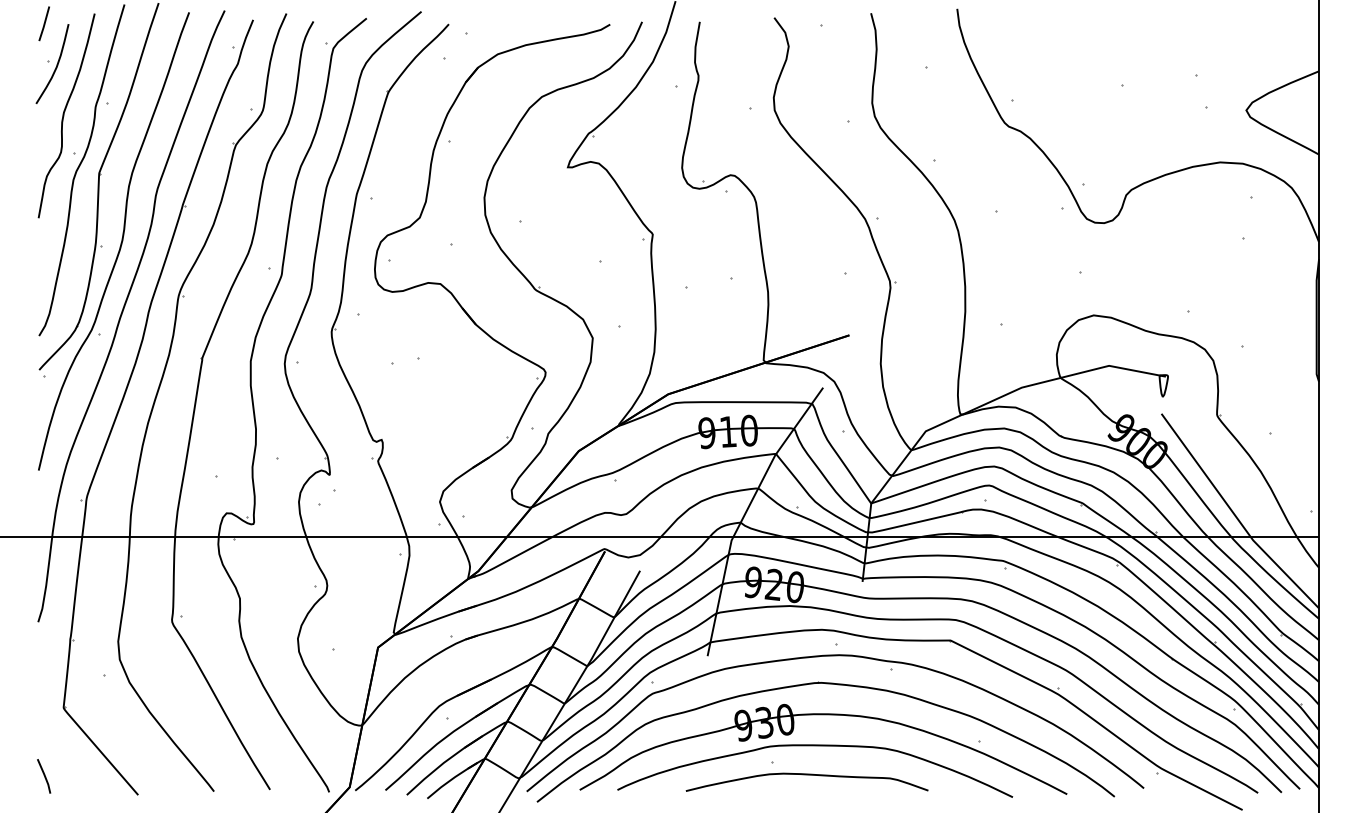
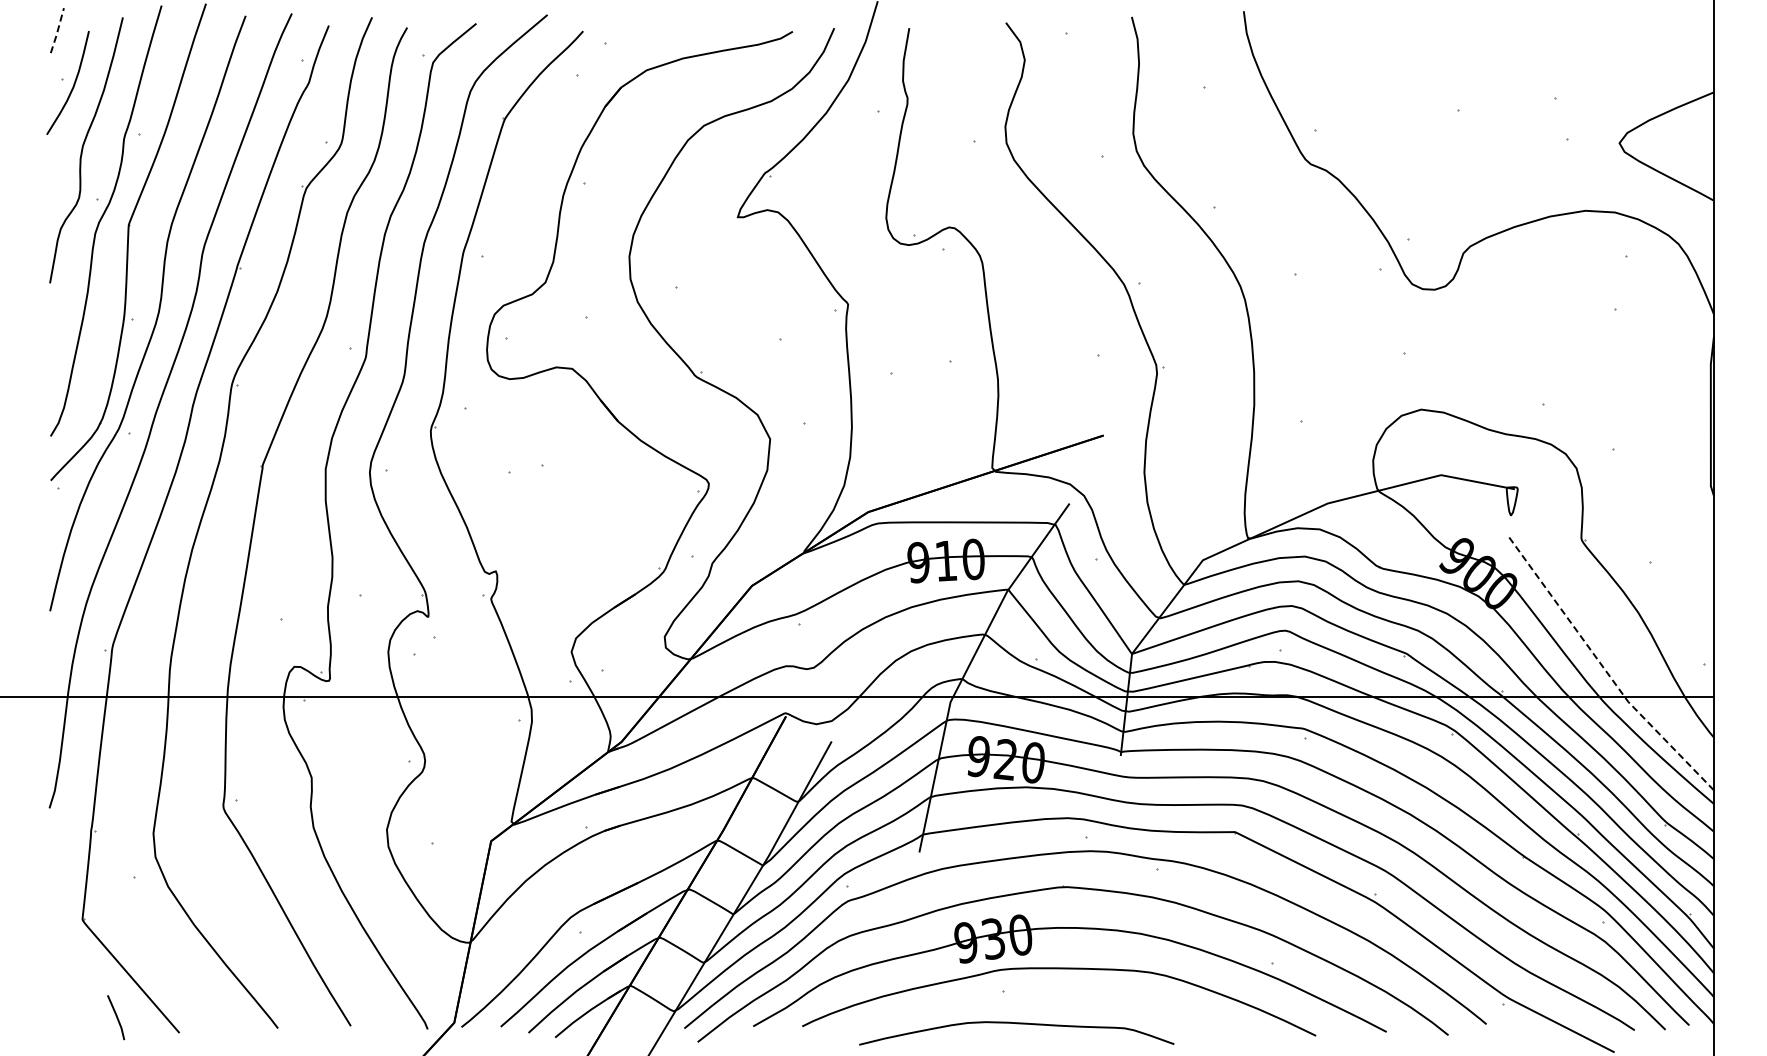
line: (44, 23) -> (57, 30), solid -> dashed
line: (1235, 516) -> (1605, 670), solid -> dashed
curve: (806, 775) -> (1016, 1024), moved
line: (44, 776) -> (116, 1017), moved

